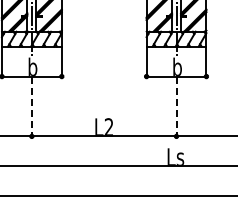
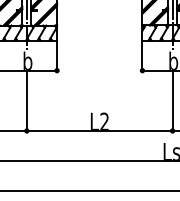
line: (31, 106) -> (26, 100), dashed -> solid
line: (176, 106) -> (172, 100), dashed -> solid

